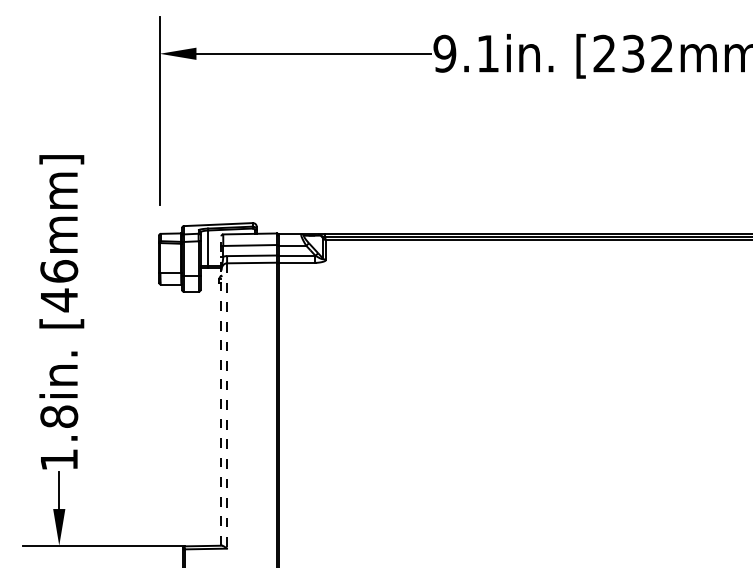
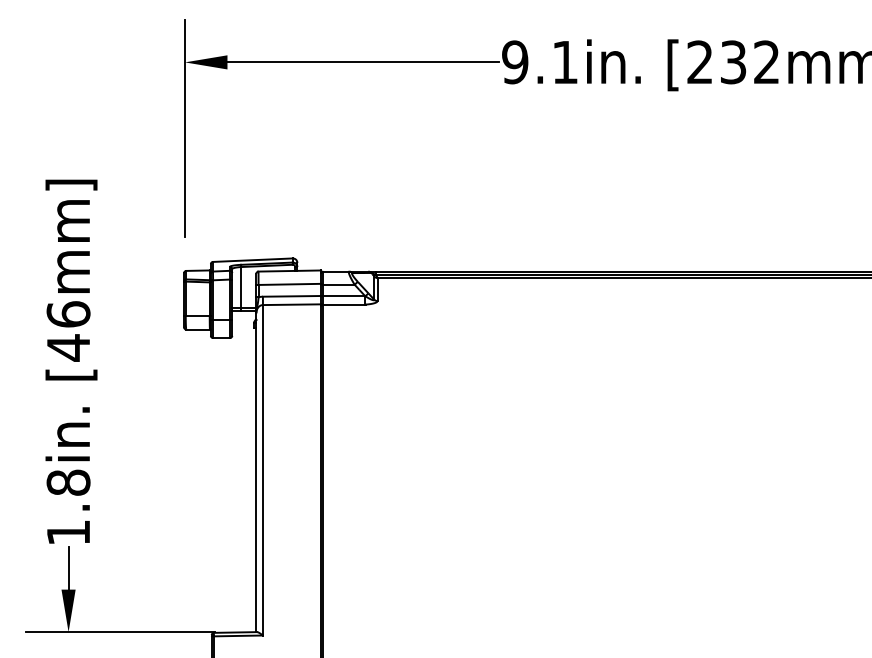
line: (221, 391) -> (256, 453), dashed -> solid
line: (227, 405) -> (263, 469), dashed -> solid

